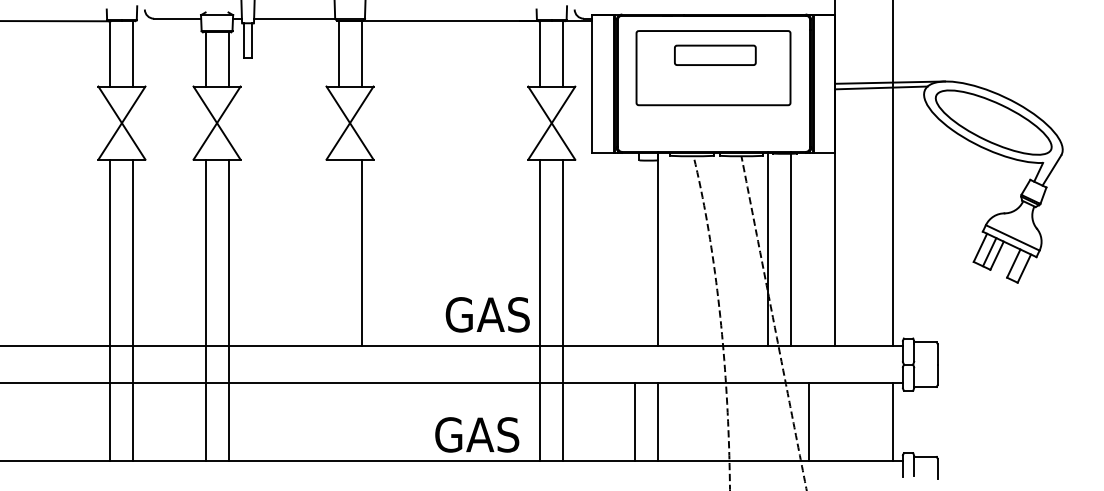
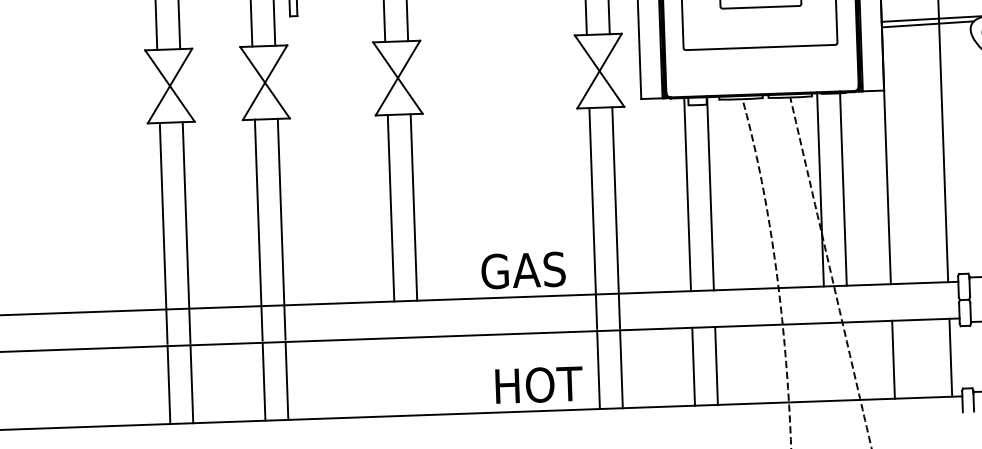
line: (635, 248) -> (687, 193), added
line: (338, 252) -> (390, 207), added
text: (487, 314) -> (523, 270), moved
line: (809, 421) -> (893, 359), moved
text: (479, 434) -> (538, 384), GAS -> HOT

